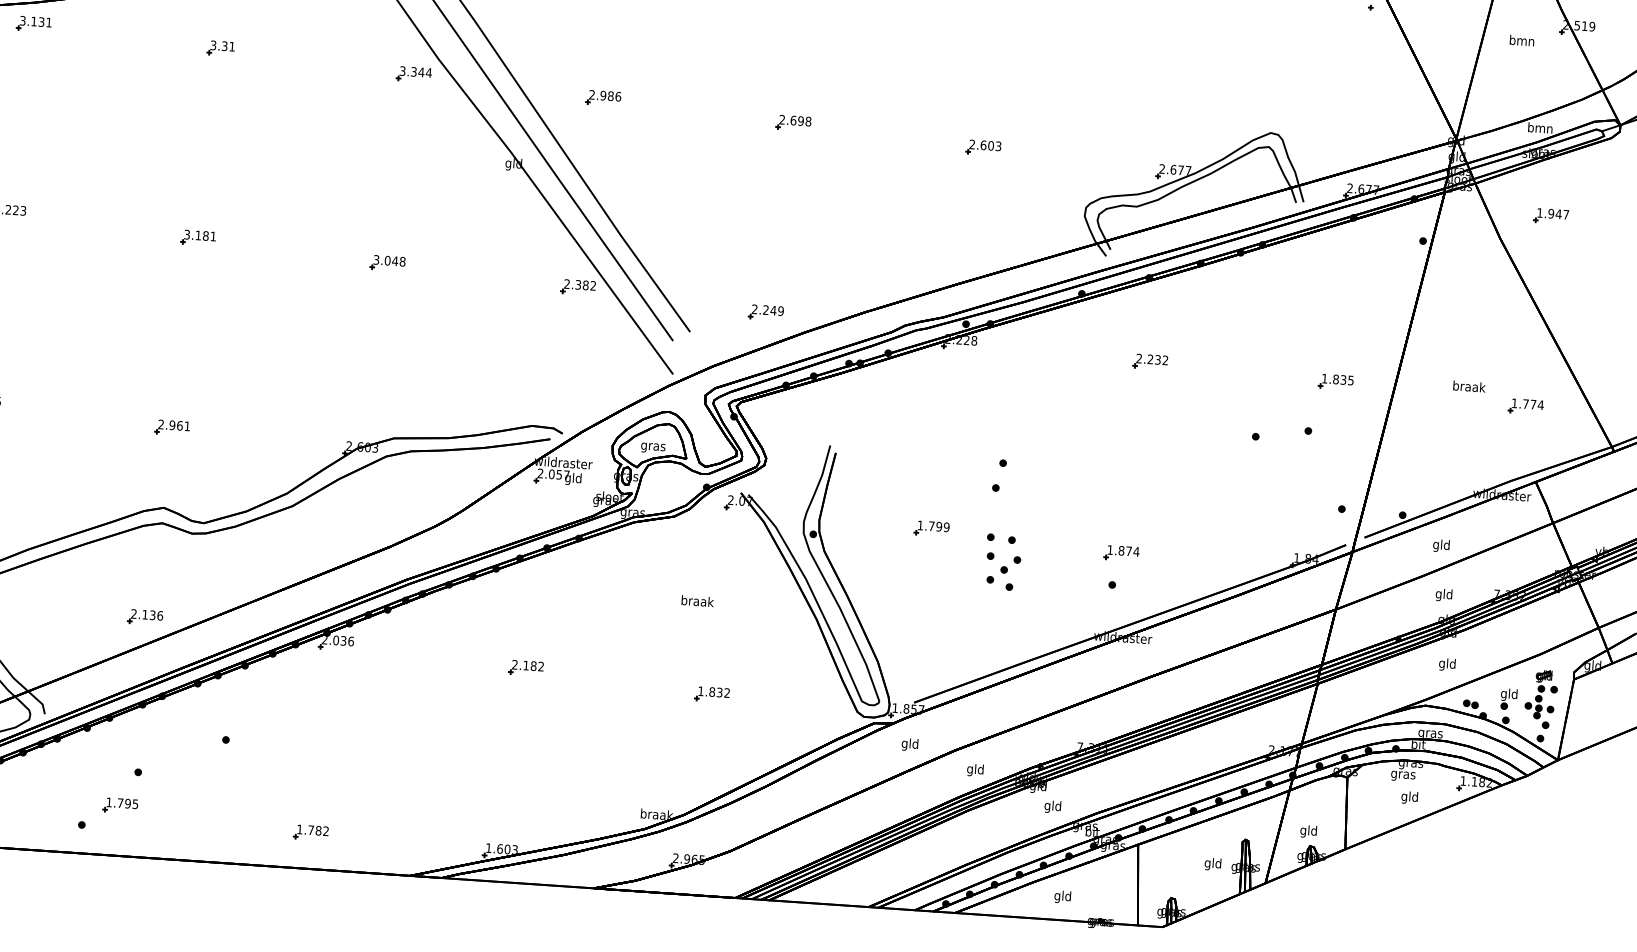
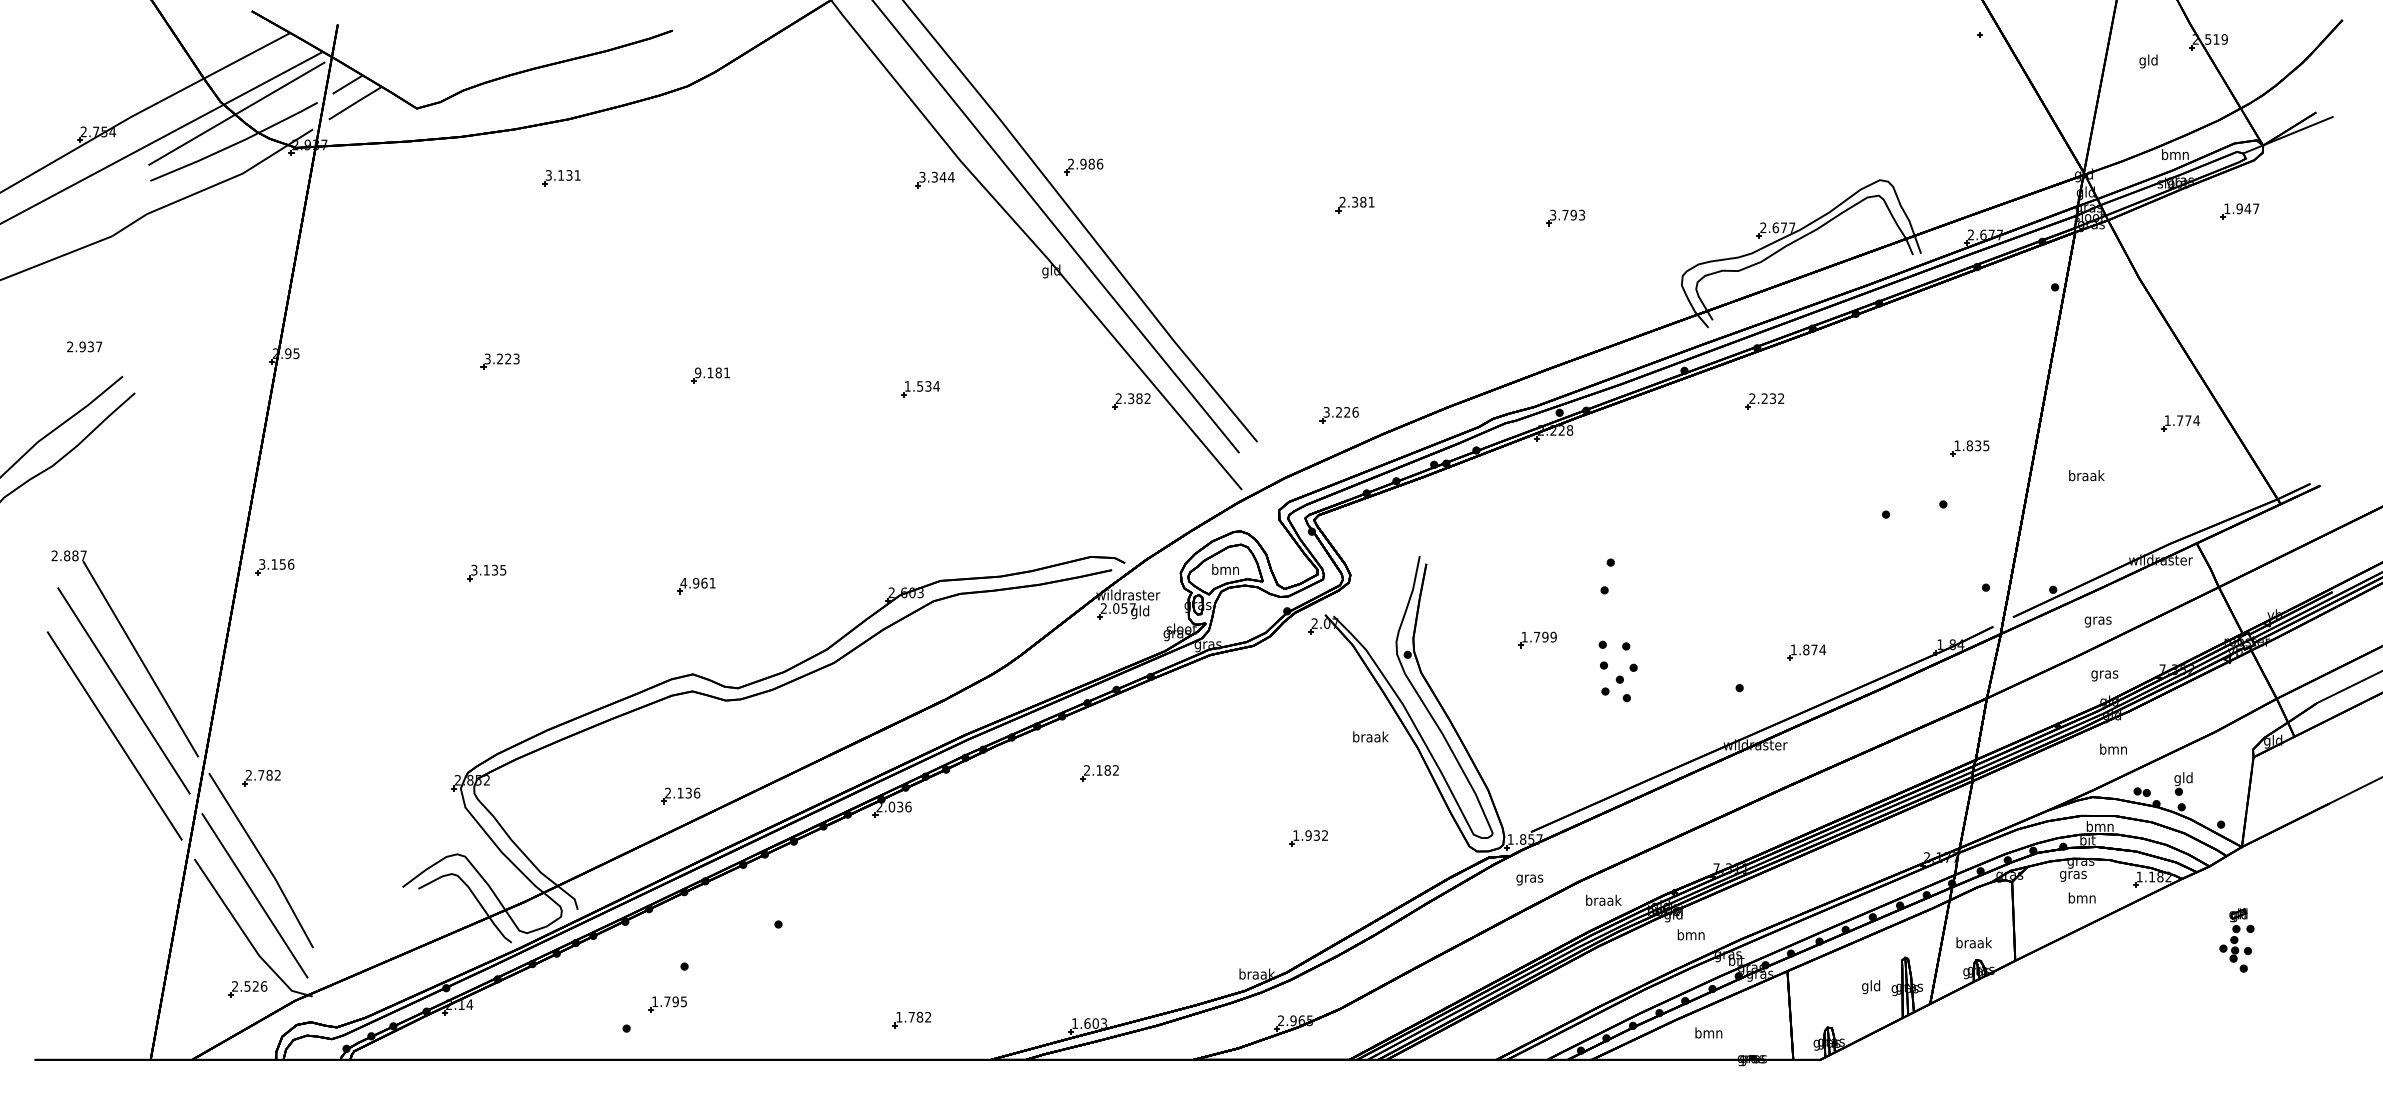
part: (34, 24) -> (561, 178), moved
text: (1521, 42) -> (2148, 61), bmn -> gld
part: (221, 48) -> (721, 165), removed
part: (603, 97) -> (1083, 166), moved
text: (800, 120) -> (1362, 201), 2.698 -> 2.381
text: (981, 144) -> (1563, 214), 2.603 -> 3.793
part: (1550, 216) -> (2239, 211), moved
text: (186, 234) -> (697, 372), 3.181 -> 9.181
text: (389, 260) -> (922, 386), 3.048 -> 1.534
text: (767, 310) -> (1340, 412), 2.249 -> 3.226
part: (1150, 361) -> (1764, 401), moved
text: (1469, 386) -> (2086, 475), moved
part: (1526, 406) -> (2180, 423), moved
text: (160, 423) -> (683, 582), 2.961 -> 4.961
text: (653, 446) -> (1225, 570), gras -> bmn
text: (1440, 545) -> (2097, 620), gld -> gras
part: (1121, 553) -> (1806, 652), moved
text: (1443, 595) -> (2104, 674), gld -> gras
text: (697, 600) -> (1370, 736), moved
text: (1447, 664) -> (2113, 750), gld -> bmn
part: (526, 668) -> (1099, 773), moved
text: (712, 692) -> (1308, 835), 1.832 -> 1.932
part: (1540, 699) -> (2236, 940), moved
text: (1430, 732) -> (2099, 826), gras -> bmn
text: (909, 744) -> (1529, 878), gld -> gras
text: (975, 770) -> (1603, 901), gld -> braak
text: (1409, 797) -> (2081, 899), gld -> bmn
text: (1052, 807) -> (1690, 936), gld -> bmn
text: (1308, 831) -> (1973, 944), gld -> braak
part: (310, 832) -> (911, 1019), moved
text: (1062, 897) -> (1708, 1034), gld -> bmn

